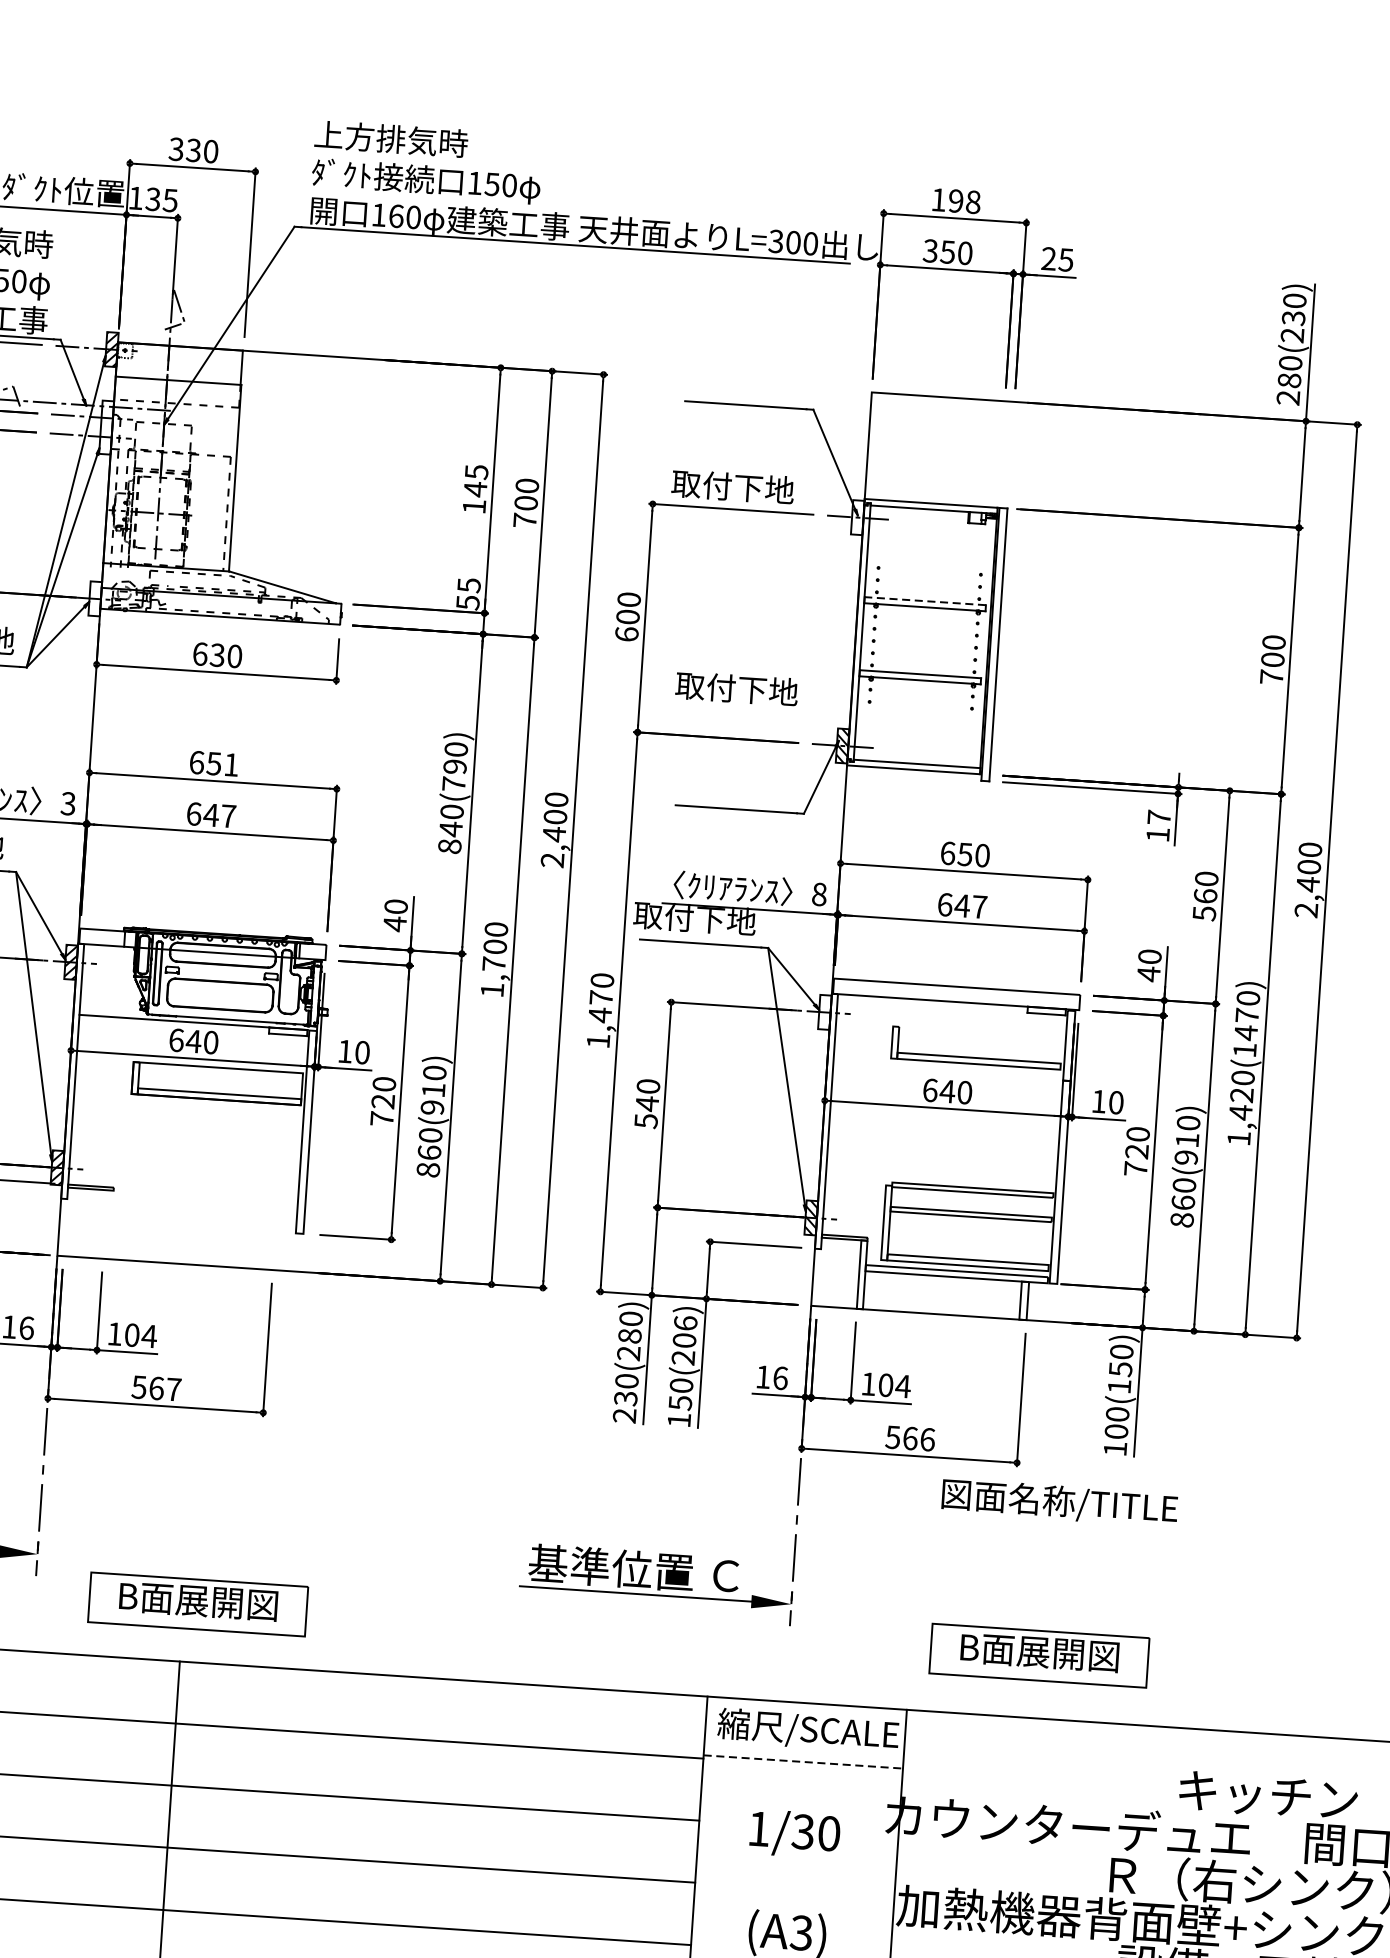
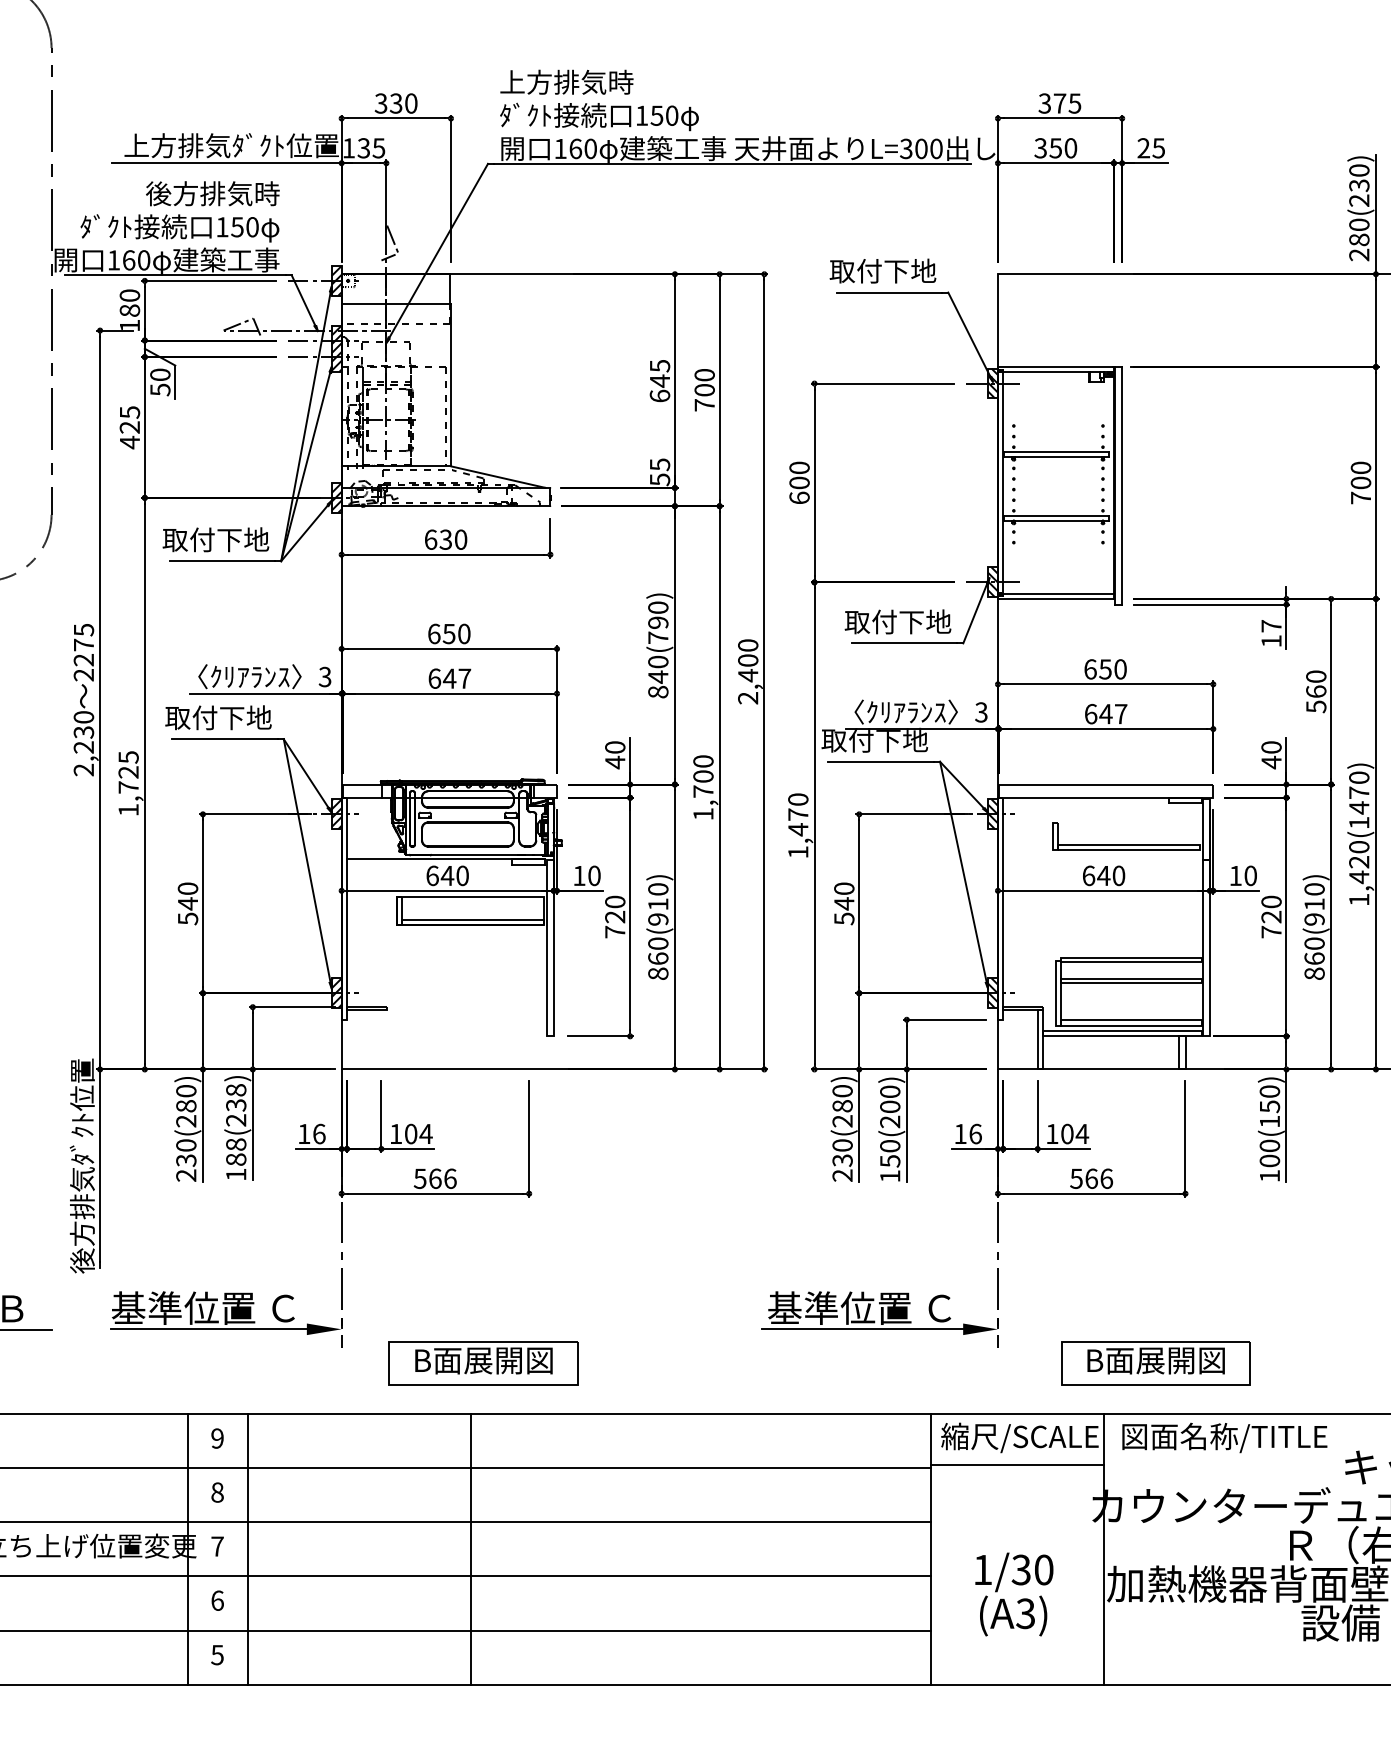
text: (955, 201) -> (1059, 103), 198 -> 375
hatch: (106, 427) -> (336, 348), added
text: (732, 486) -> (882, 270), moved
text: (473, 505) -> (659, 395), 145 -> 645
hatch: (857, 517) -> (992, 383), added
hatch: (95, 598) -> (336, 497), added
line: (925, 601) -> (1056, 452), dashed -> solid
text: (736, 688) -> (897, 621), moved
text: (231, 764) -> (464, 633), 651 -> 650
text: (819, 894) -> (981, 712), 8 -> 3
hatch: (824, 1012) -> (992, 814), added
text: (686, 1322) -> (890, 1091), 150(206) -> 150(200)
text: (174, 1389) -> (450, 1178), 567 -> 566
text: (1059, 1502) -> (1224, 1437), moved
part: (1038, 1655) -> (1155, 1363), moved
line: (803, 1762) -> (1017, 1465), dashed -> solid
text: (795, 1834) -> (1014, 1572), moved

